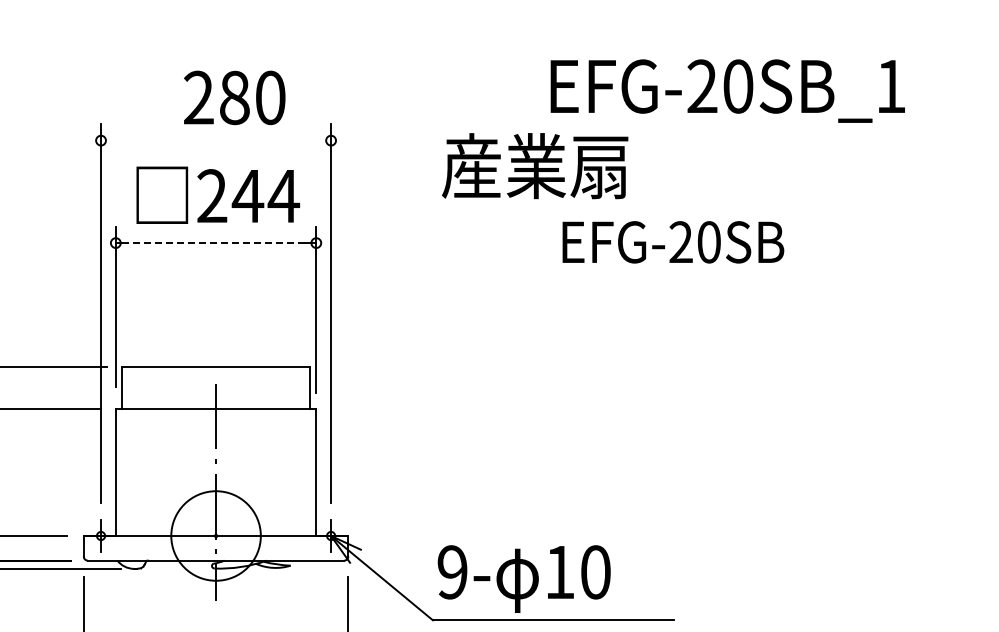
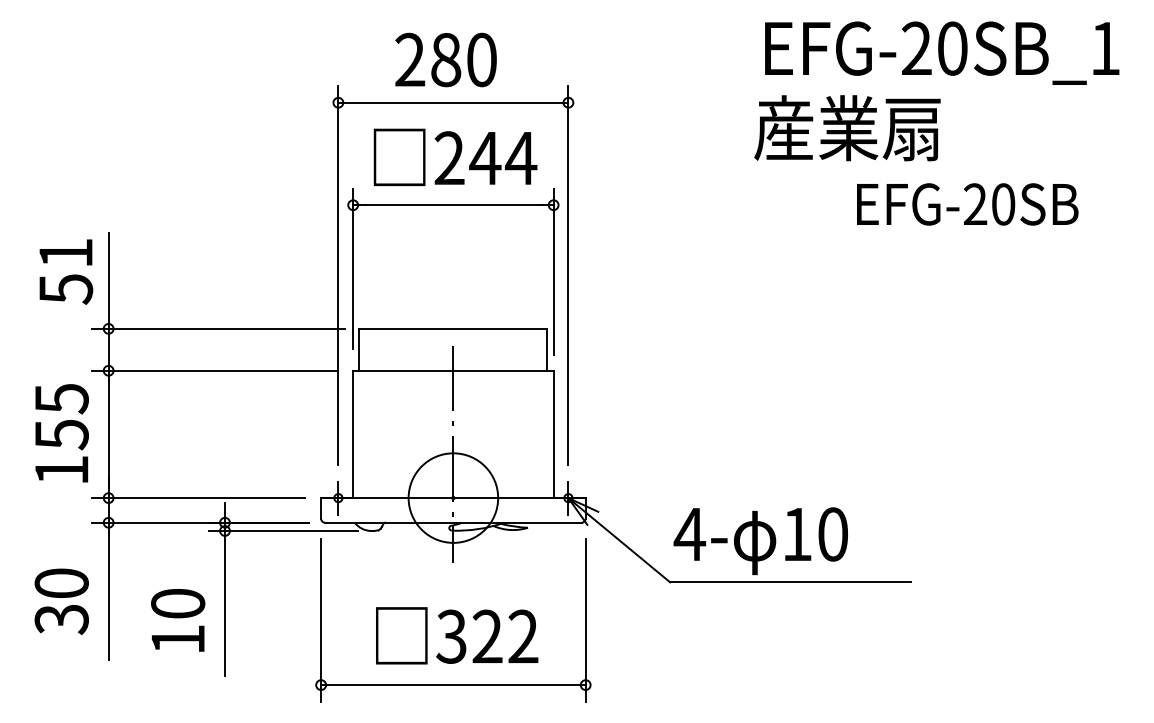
text: (728, 90) -> (942, 52), moved
text: (234, 97) -> (445, 59), moved
line: (216, 140) -> (453, 102), added
text: (535, 166) -> (847, 128), moved
text: (673, 242) -> (967, 204), moved
line: (216, 243) -> (453, 205), dashed -> solid
text: (452, 572) -> (689, 534), 9- -> 4-

